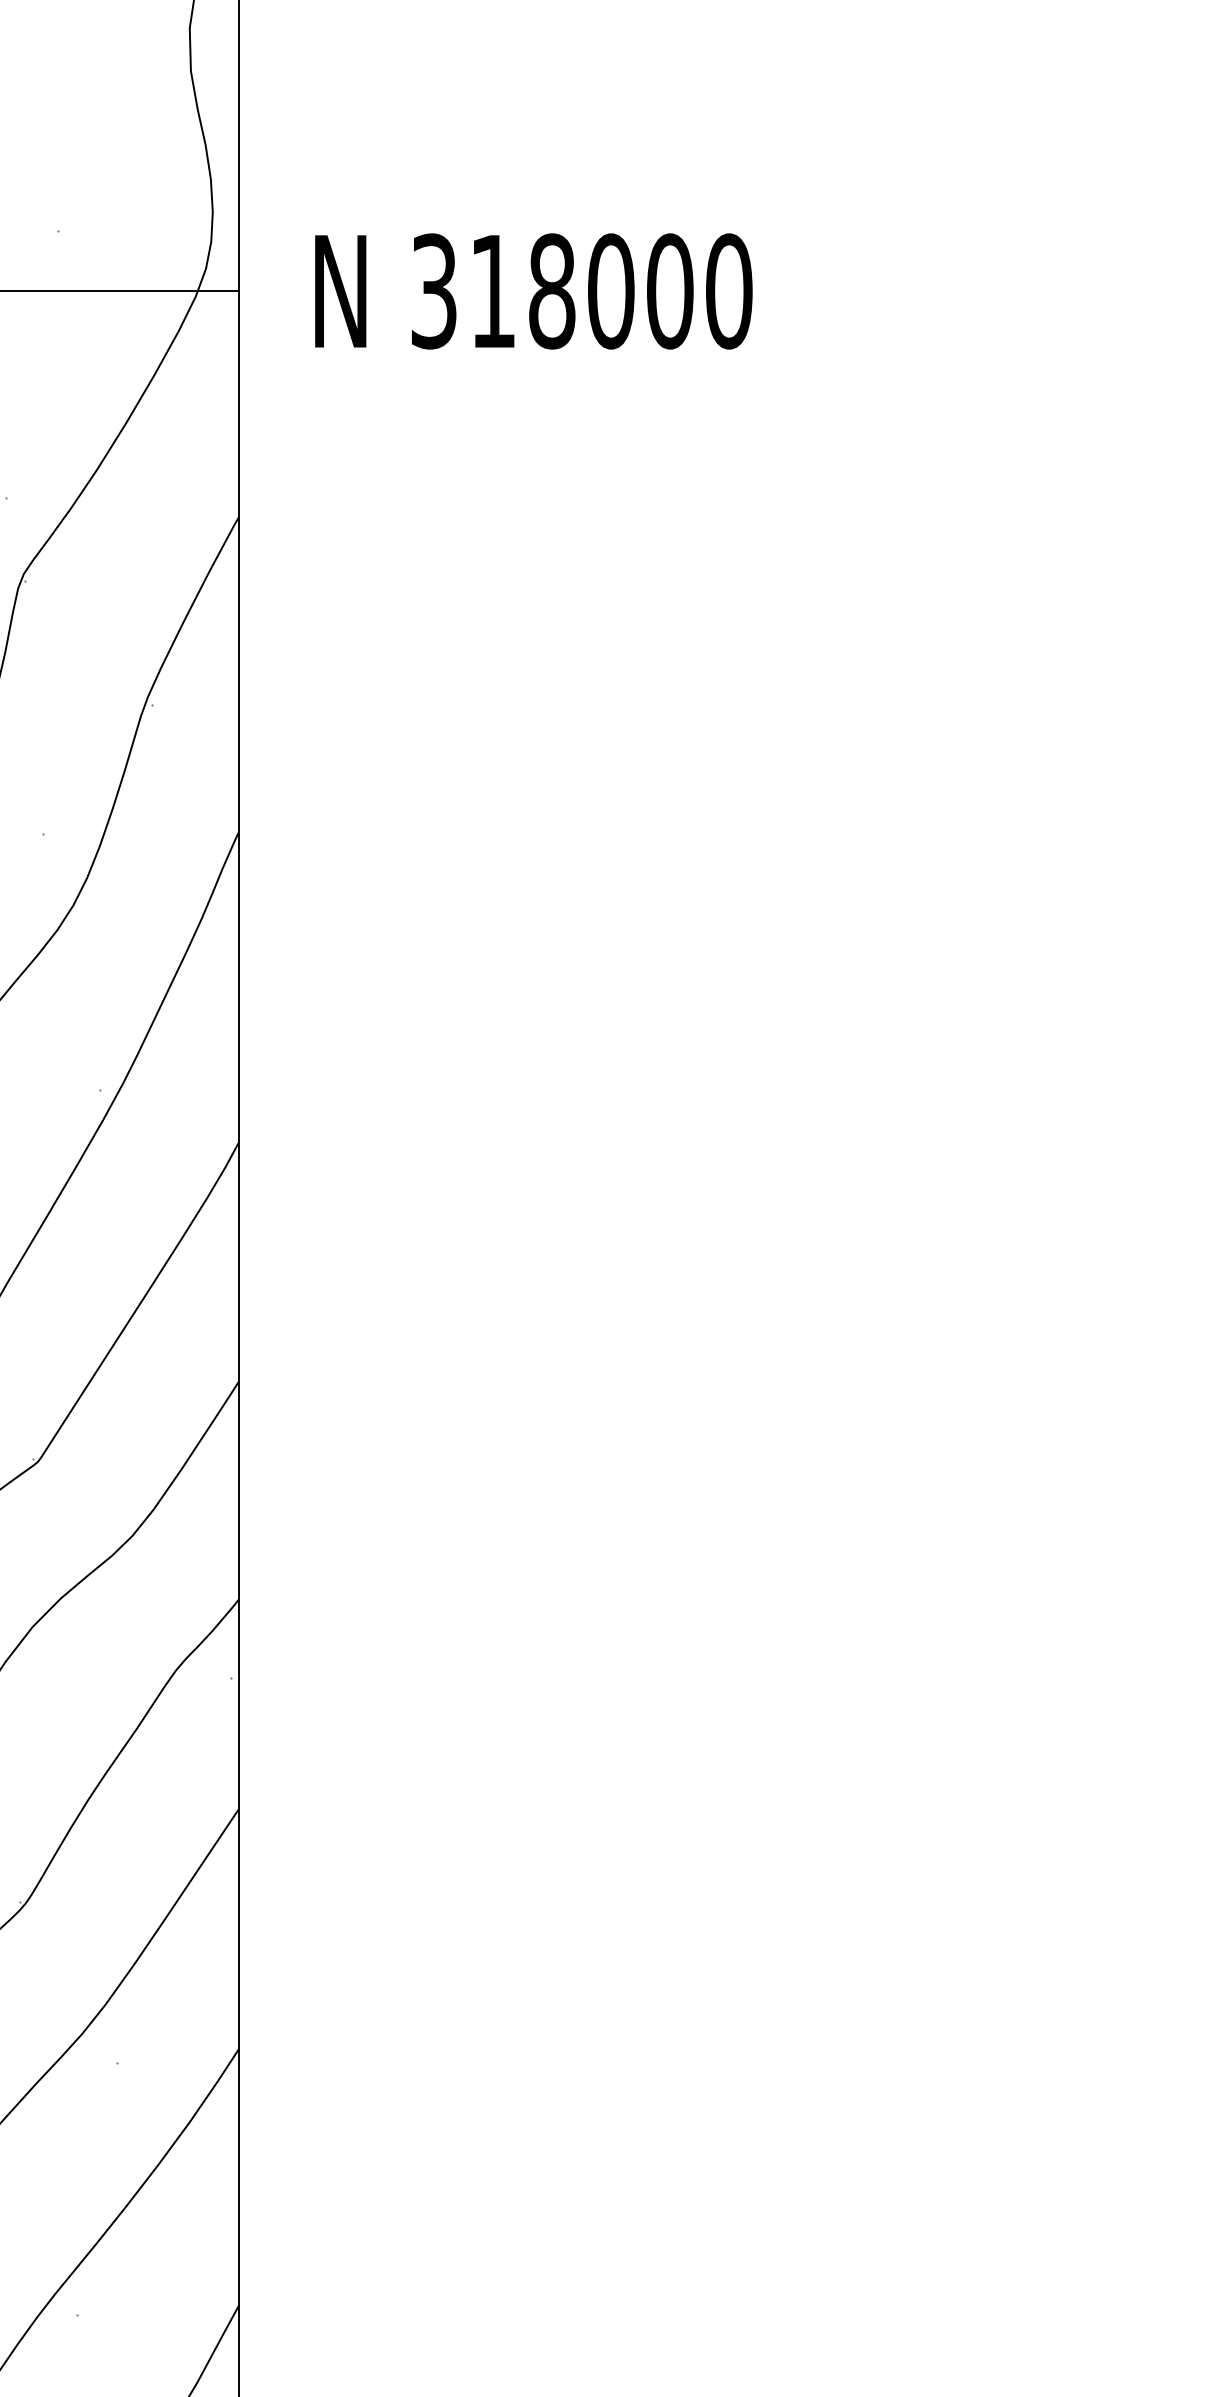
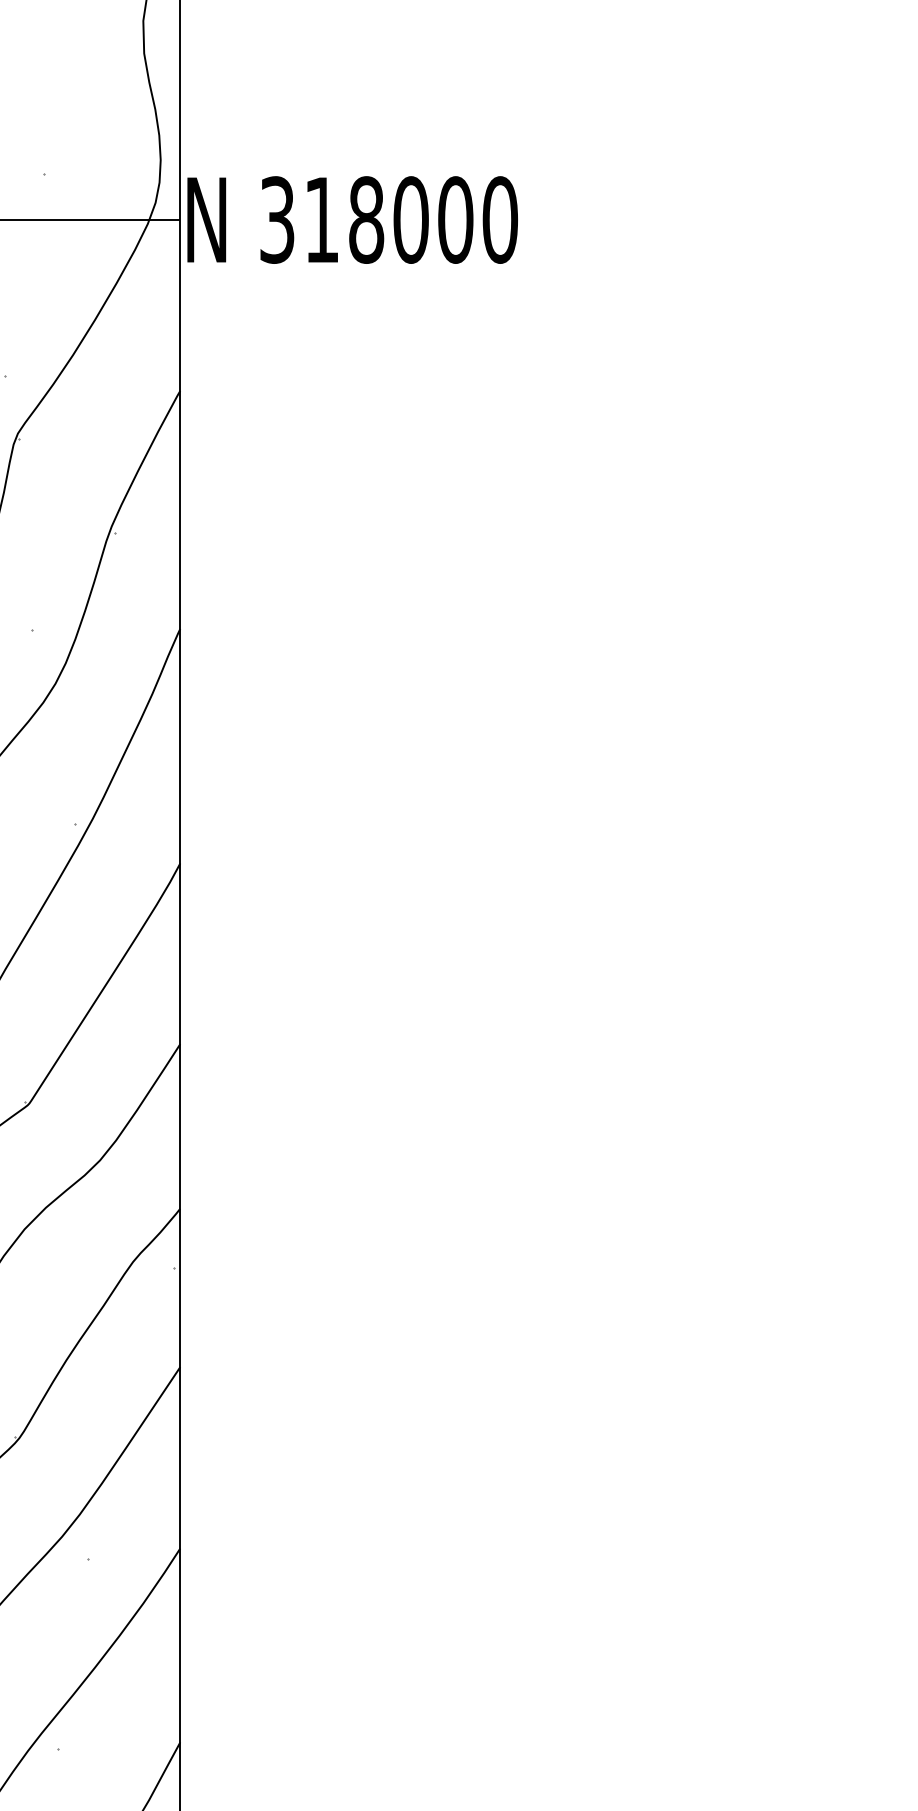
text: (533, 291) -> (352, 220), moved

